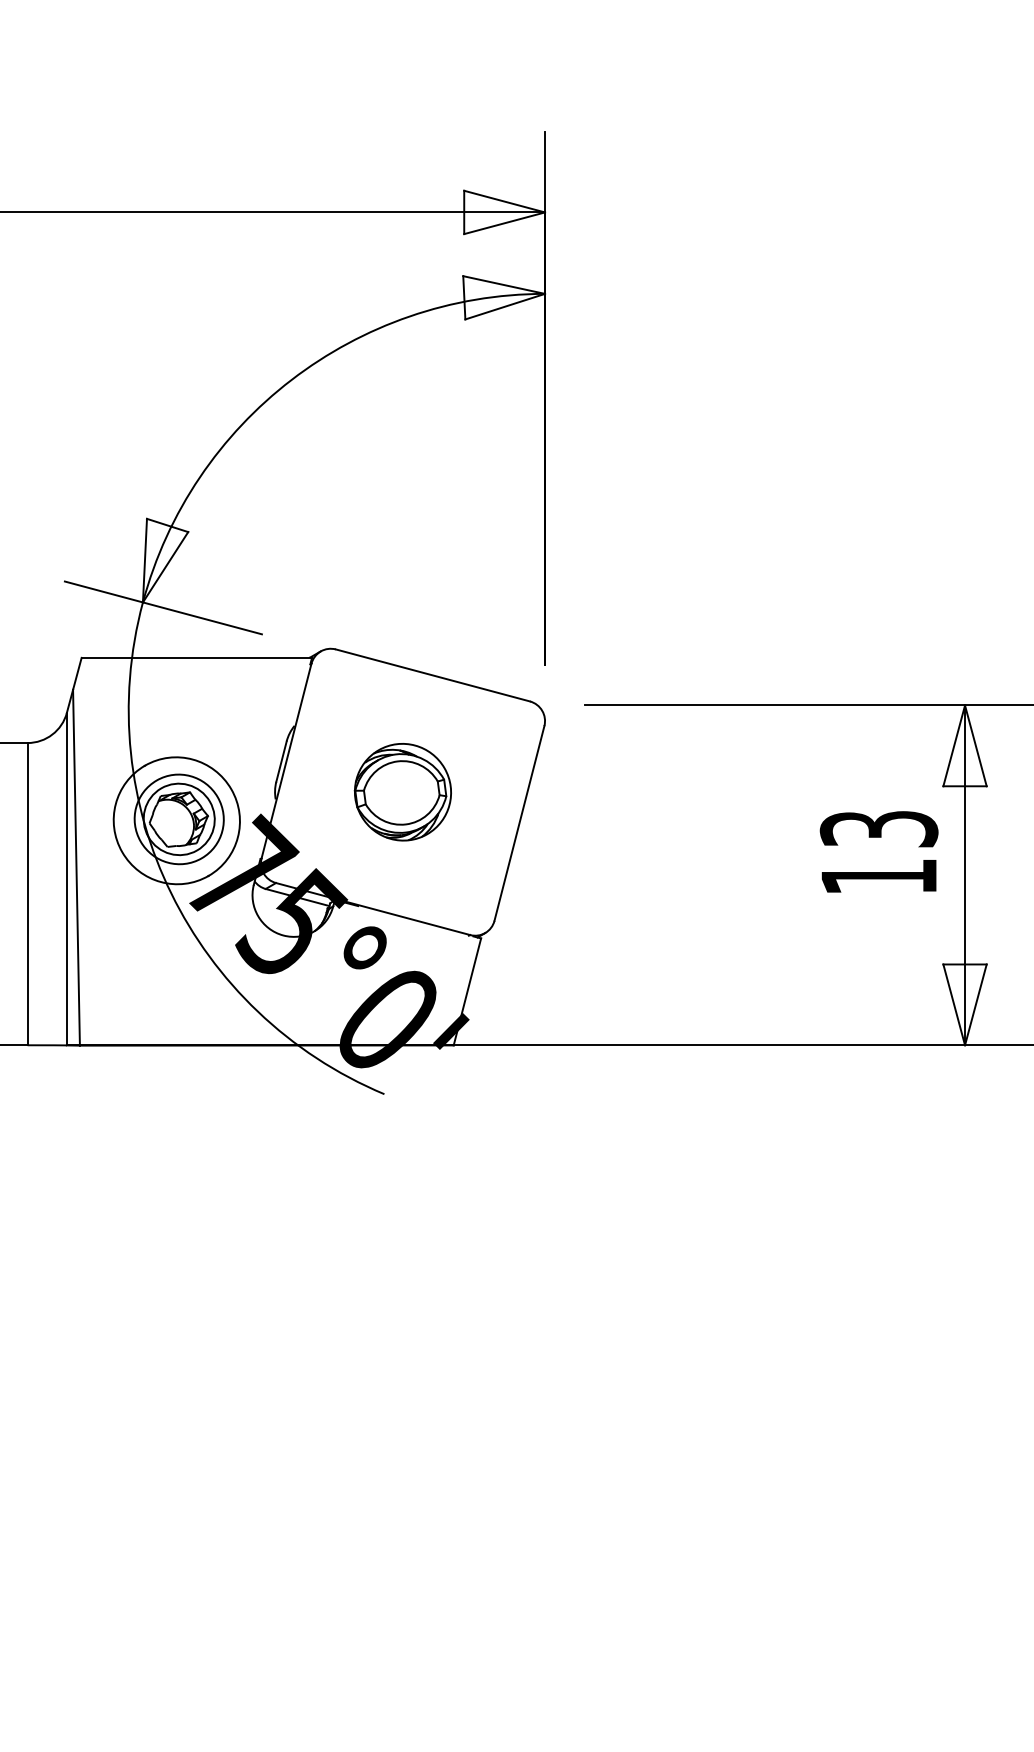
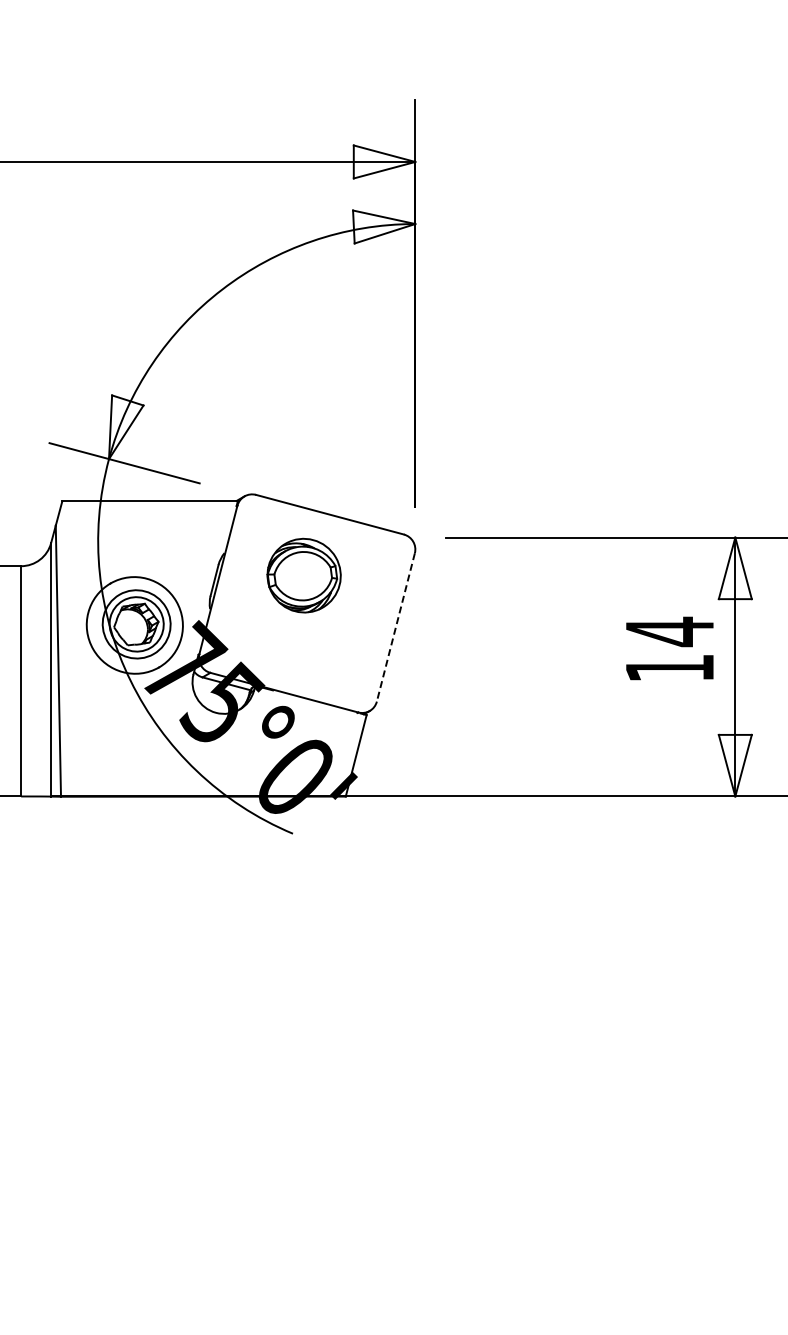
part: (402, 791) -> (303, 575), moved
line: (518, 823) -> (395, 627), solid -> dashed
text: (878, 828) -> (669, 631), 13 -> 14

